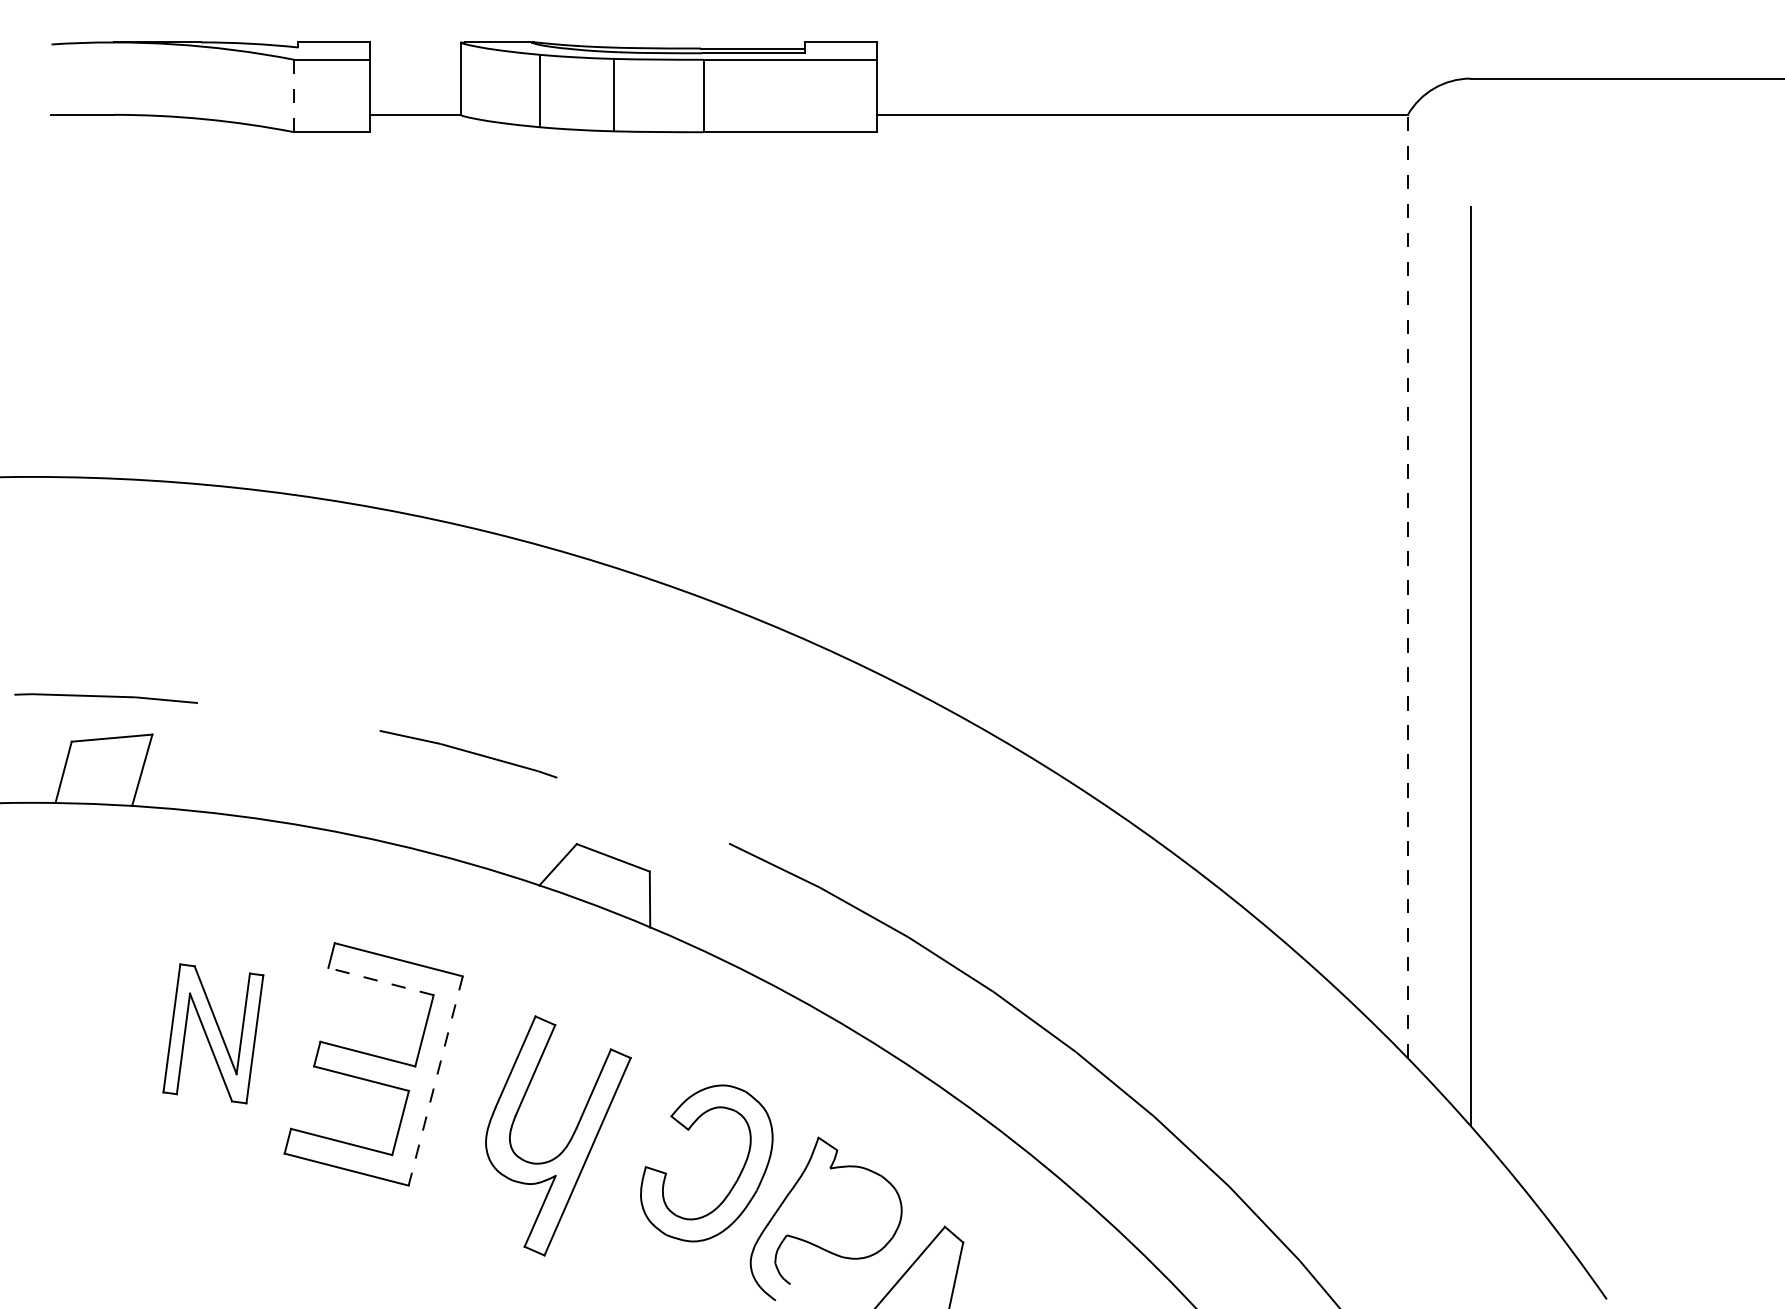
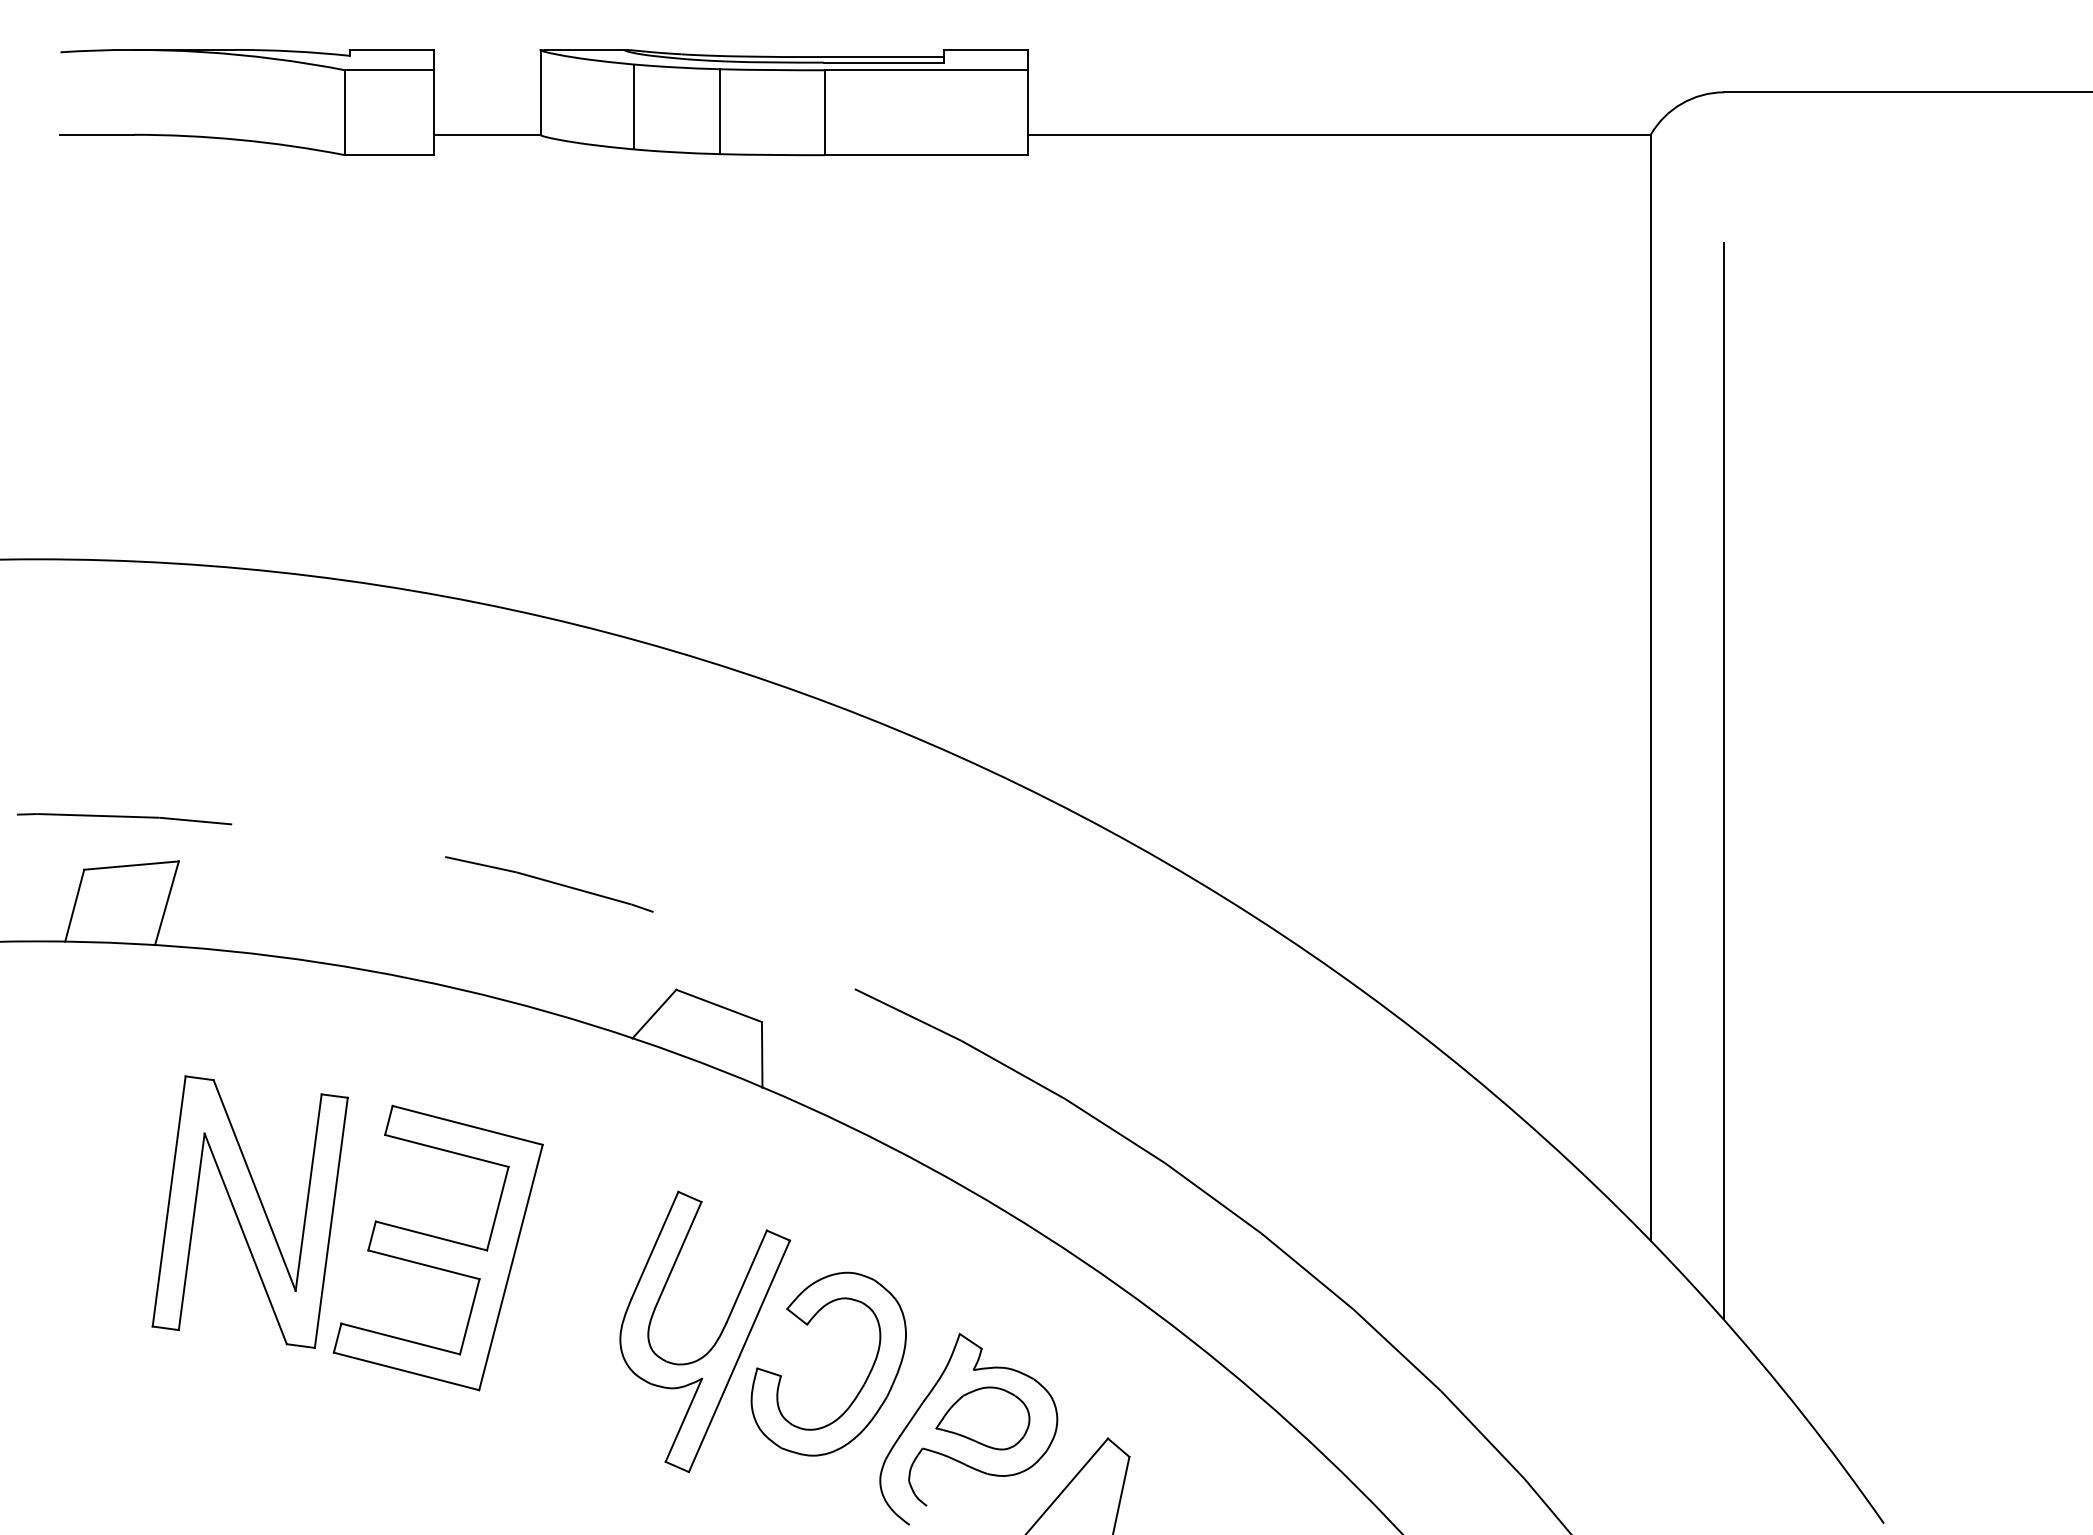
line: (294, 96) -> (345, 113), dashed -> solid
line: (1407, 586) -> (1650, 687), dashed -> solid
line: (380, 981) -> (446, 1150), dashed -> solid
part: (213, 1033) -> (250, 1211), size x1.67
line: (435, 1081) -> (510, 1268), dashed -> solid
part: (568, 1141) -> (717, 1338), moved
part: (837, 1209) -> (982, 1418), added

